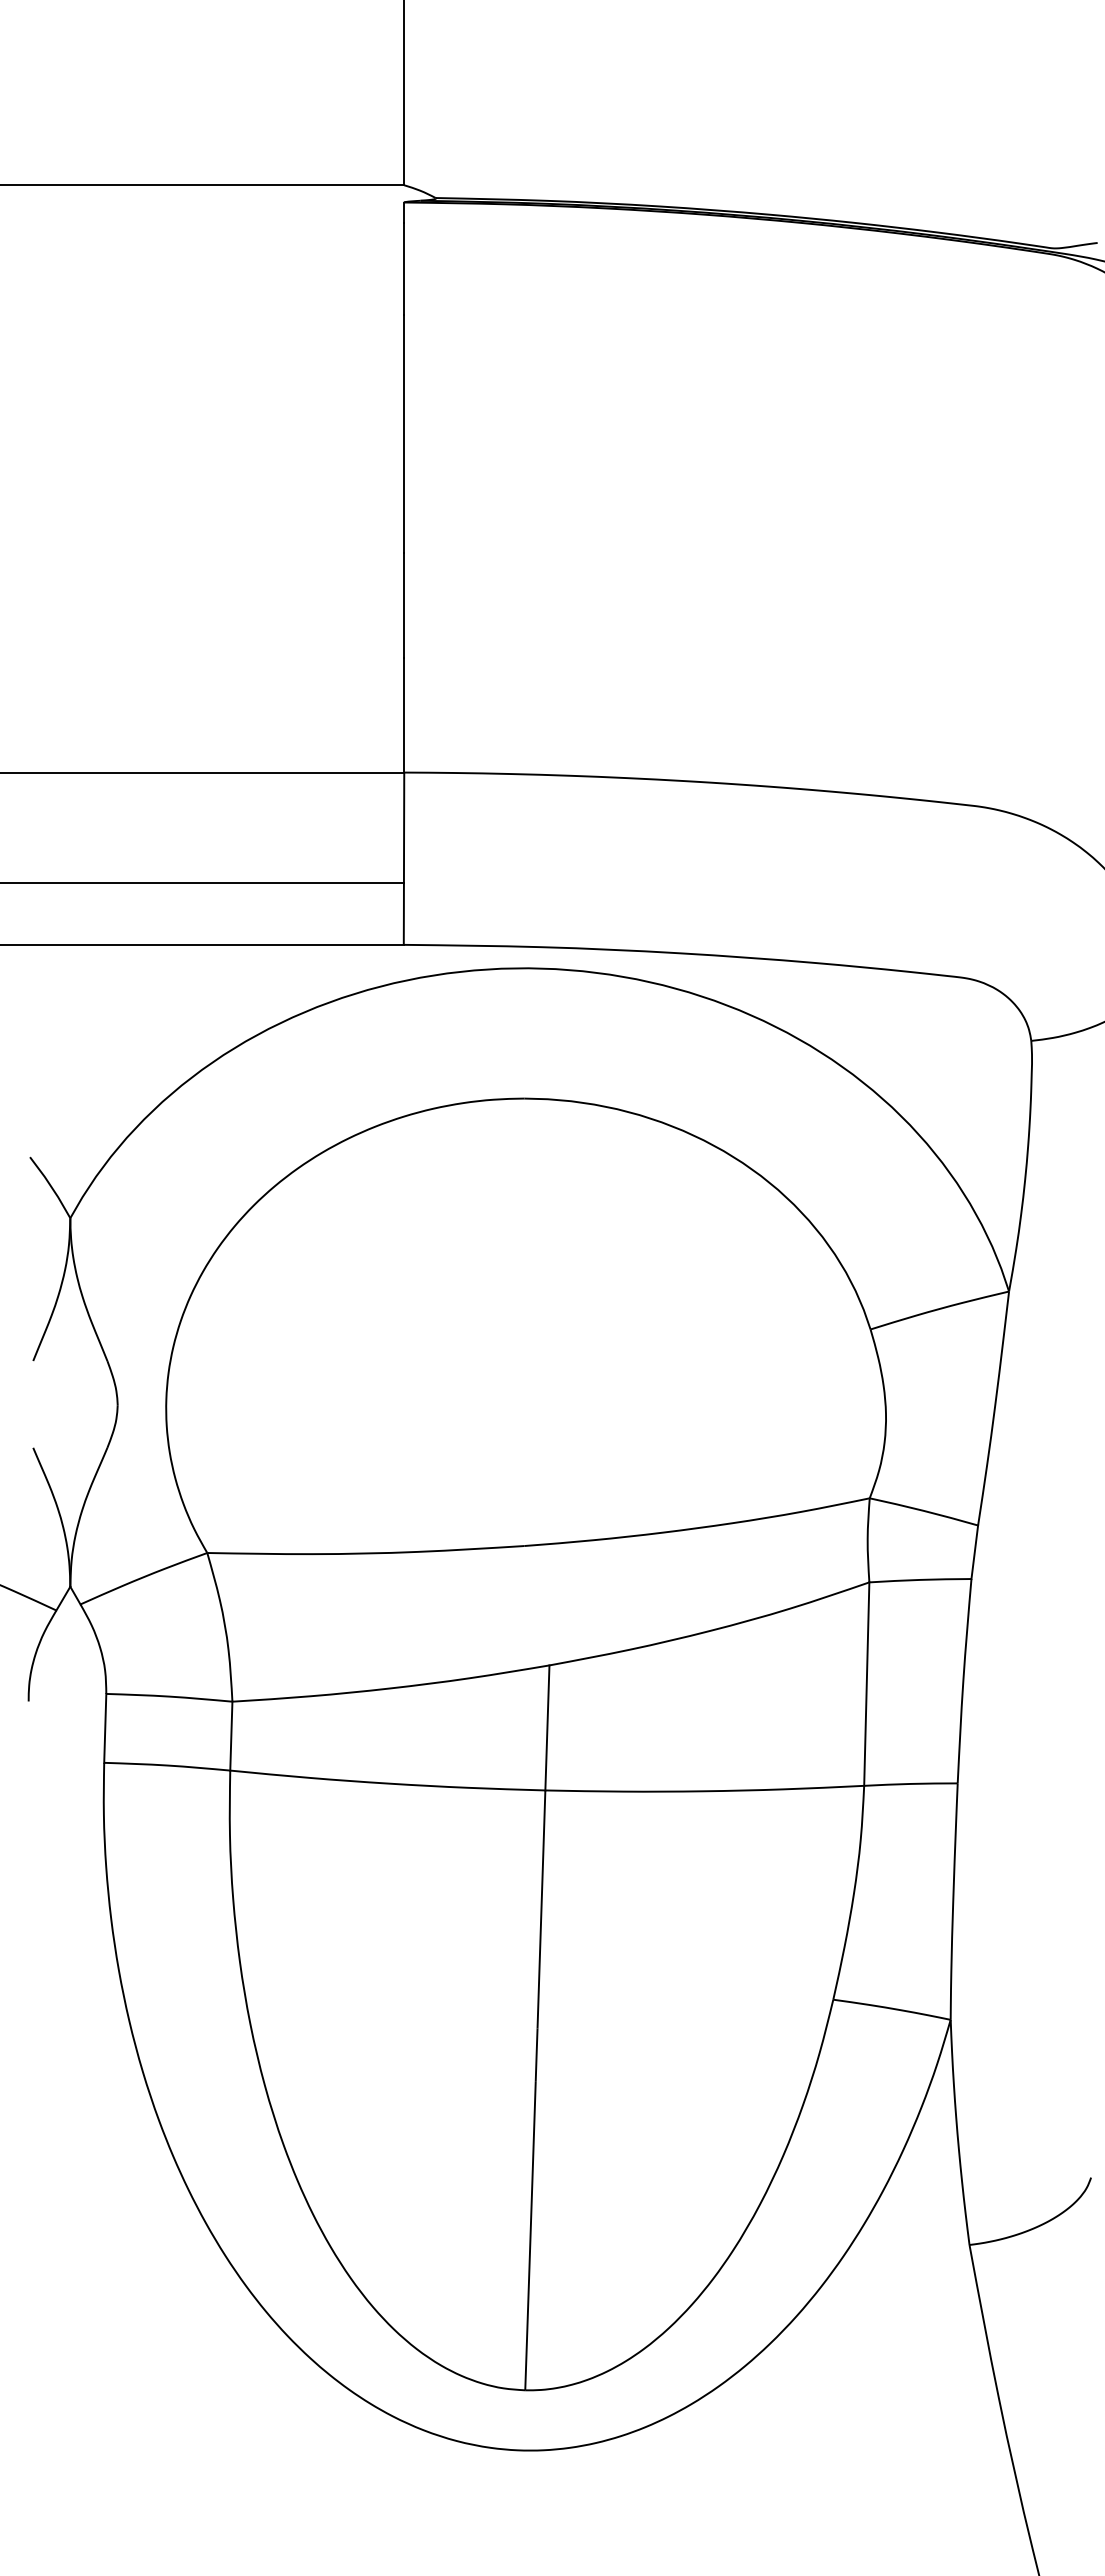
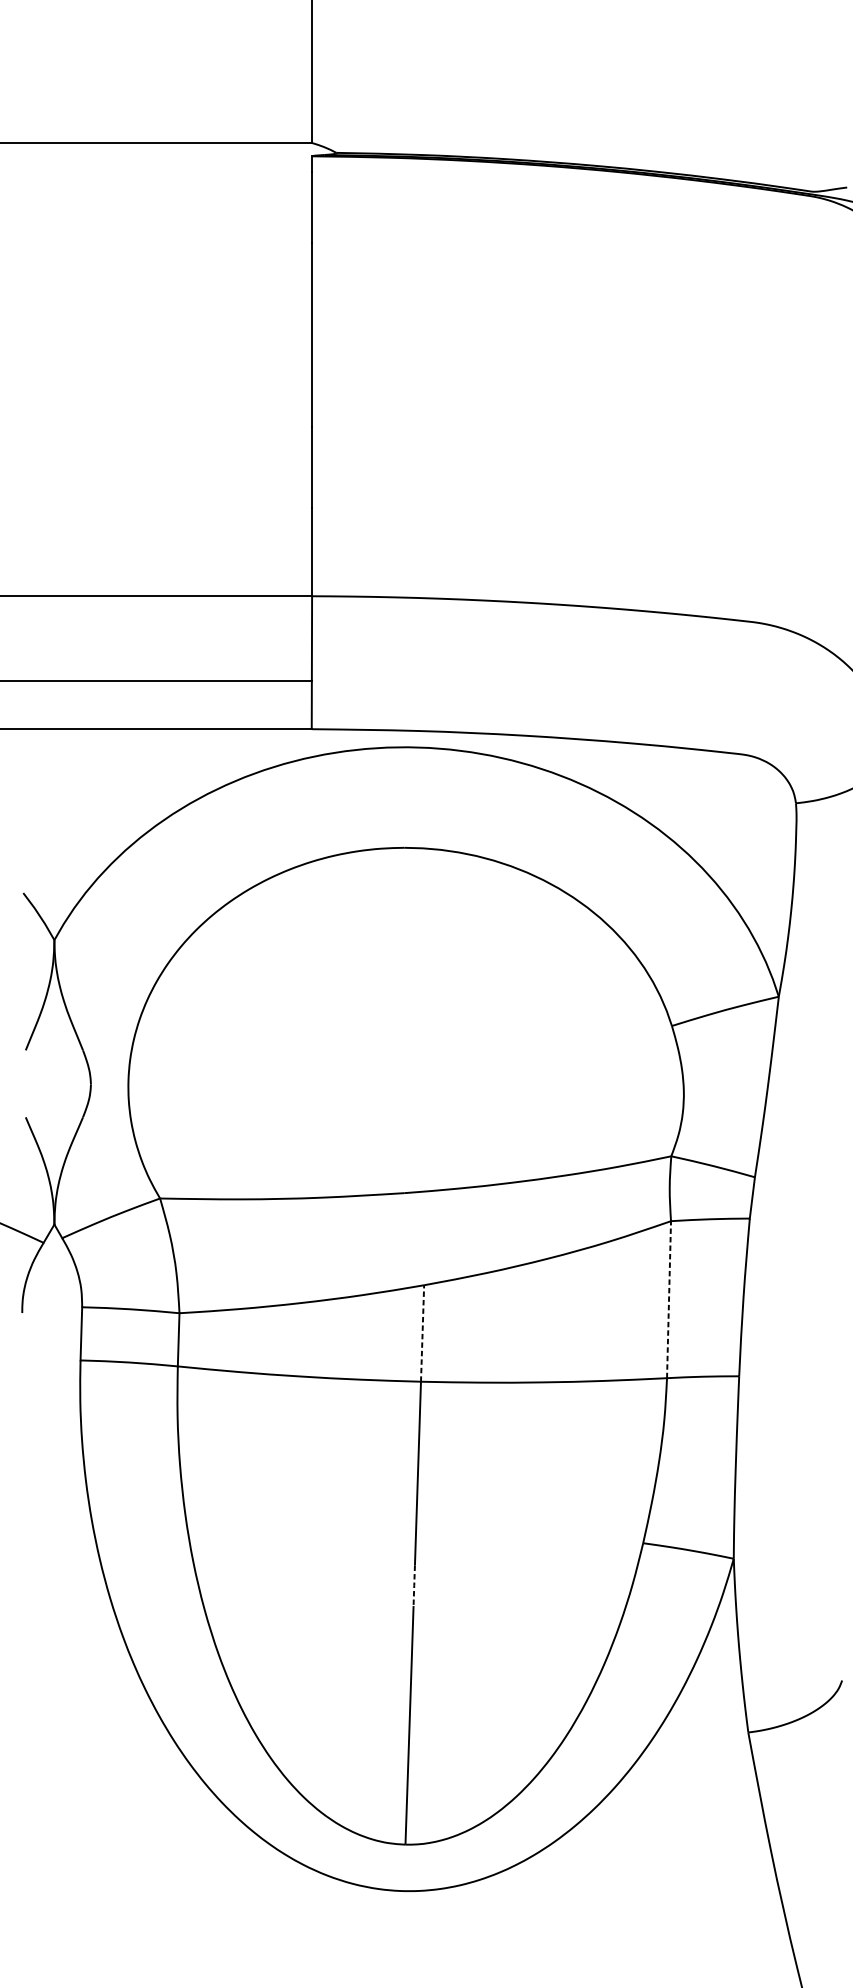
line: (866, 1684) -> (668, 1299), solid -> dashed
line: (547, 1727) -> (422, 1333), solid -> dashed
line: (536, 2054) -> (414, 1585), solid -> dashed

